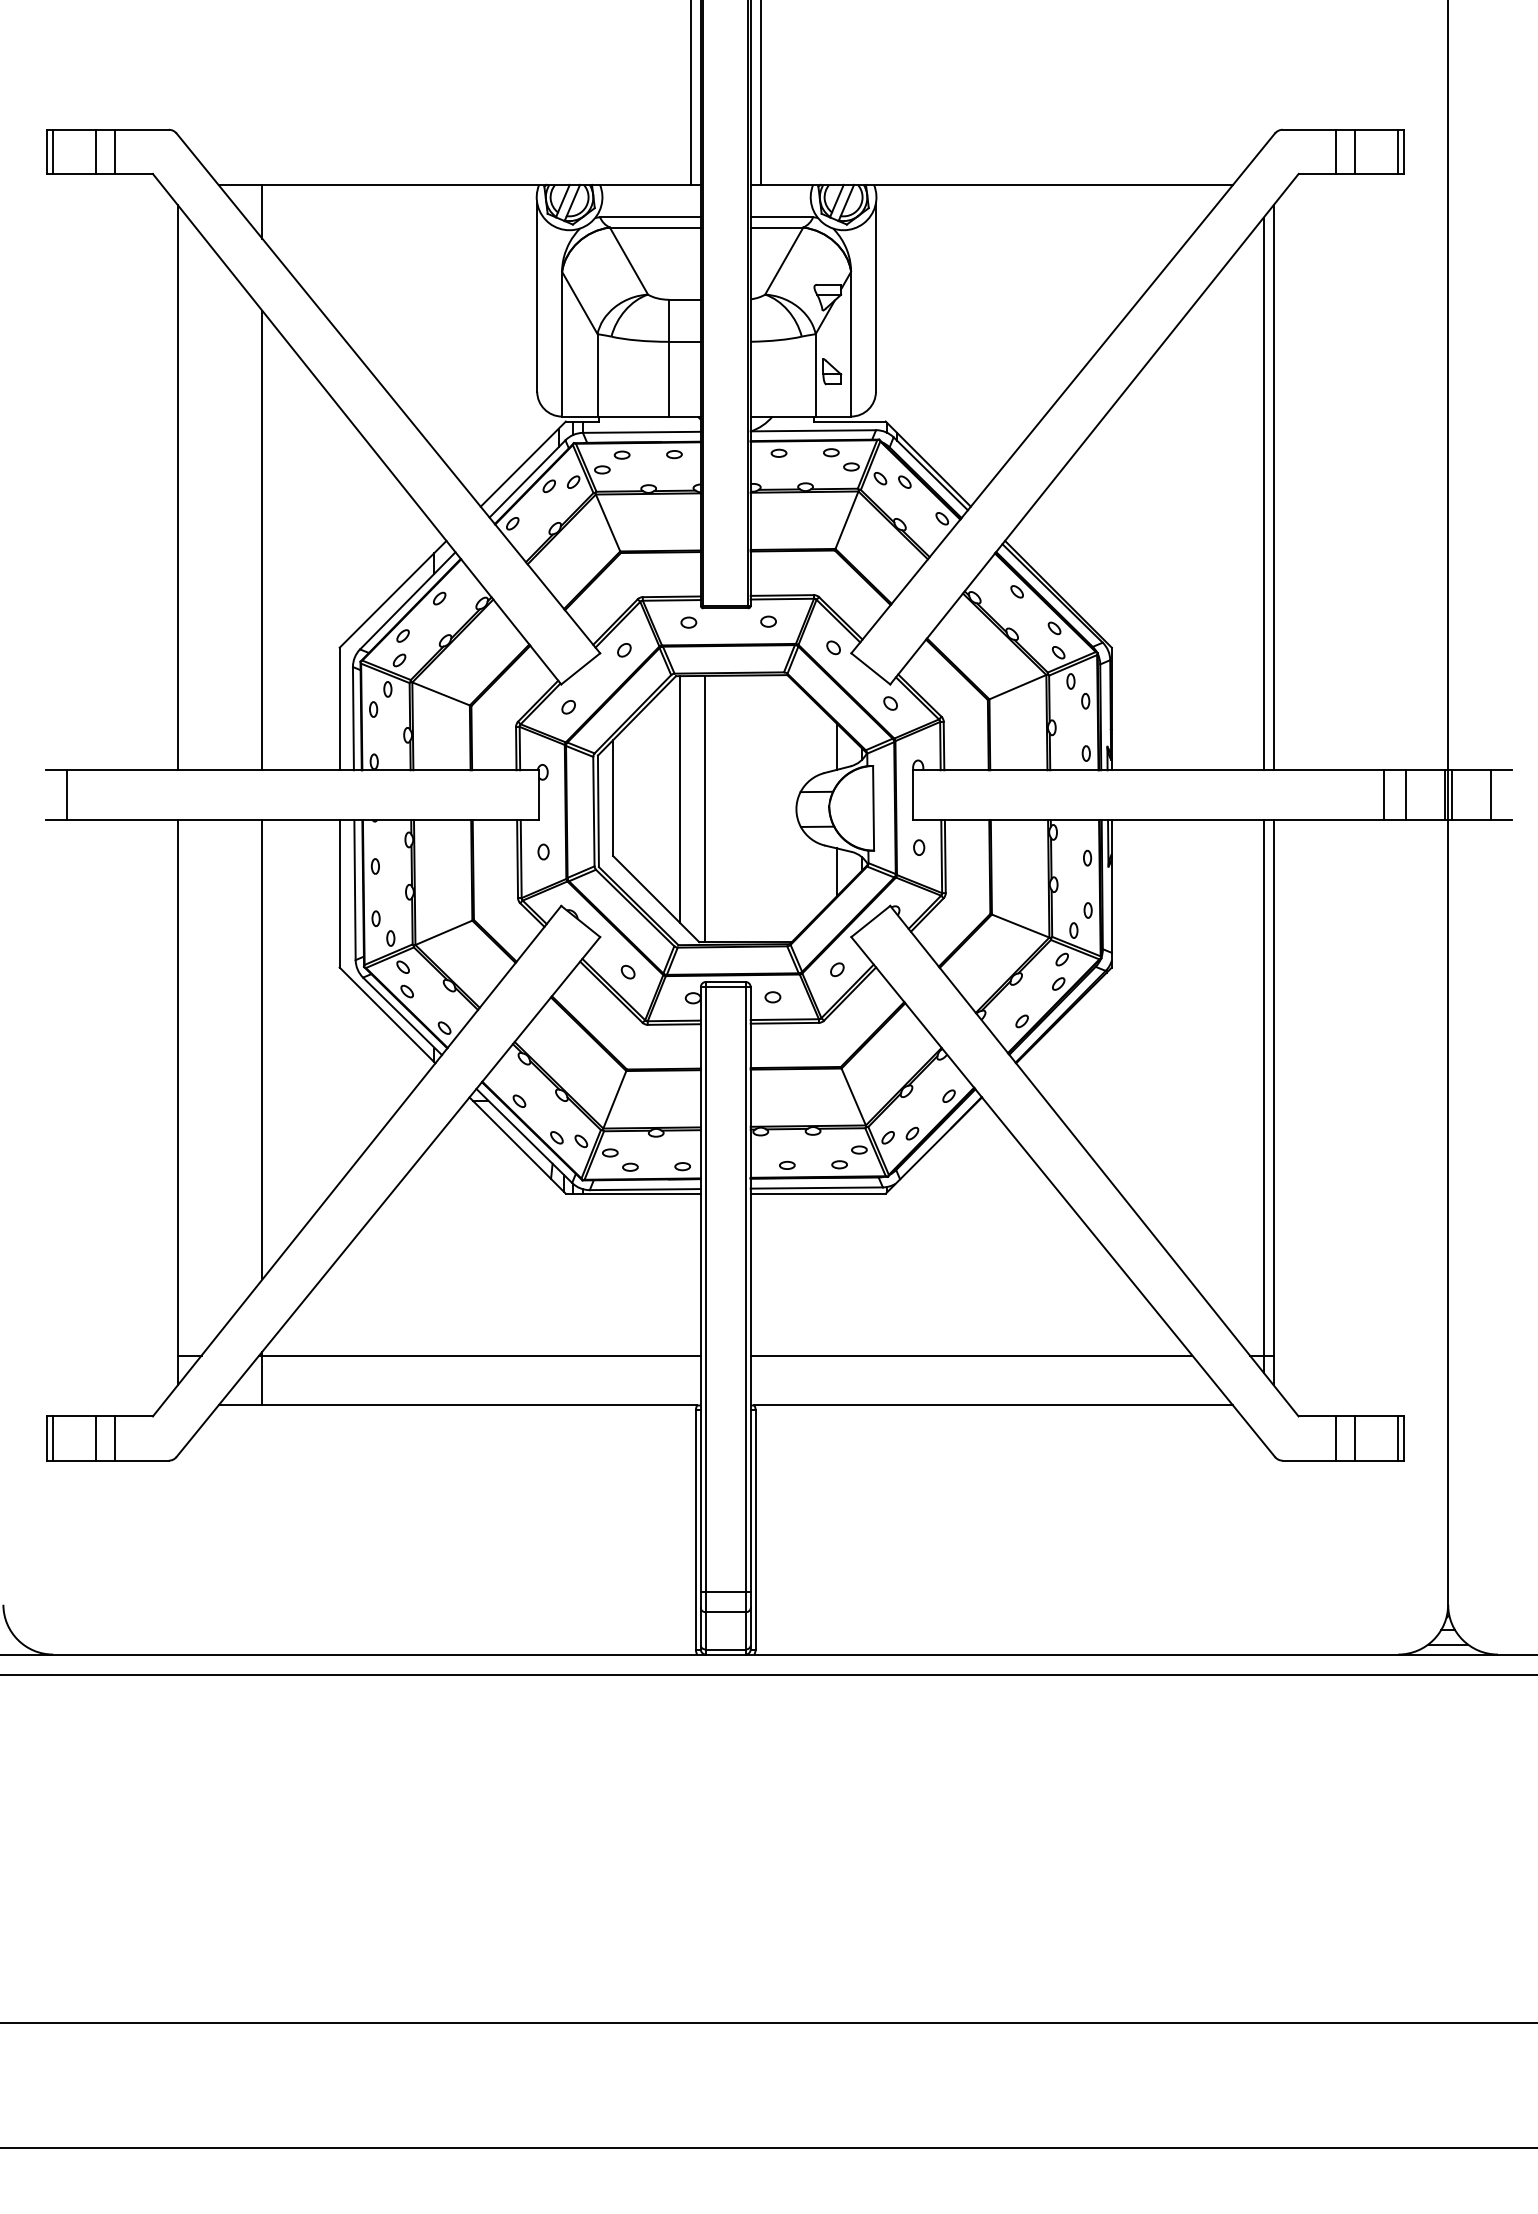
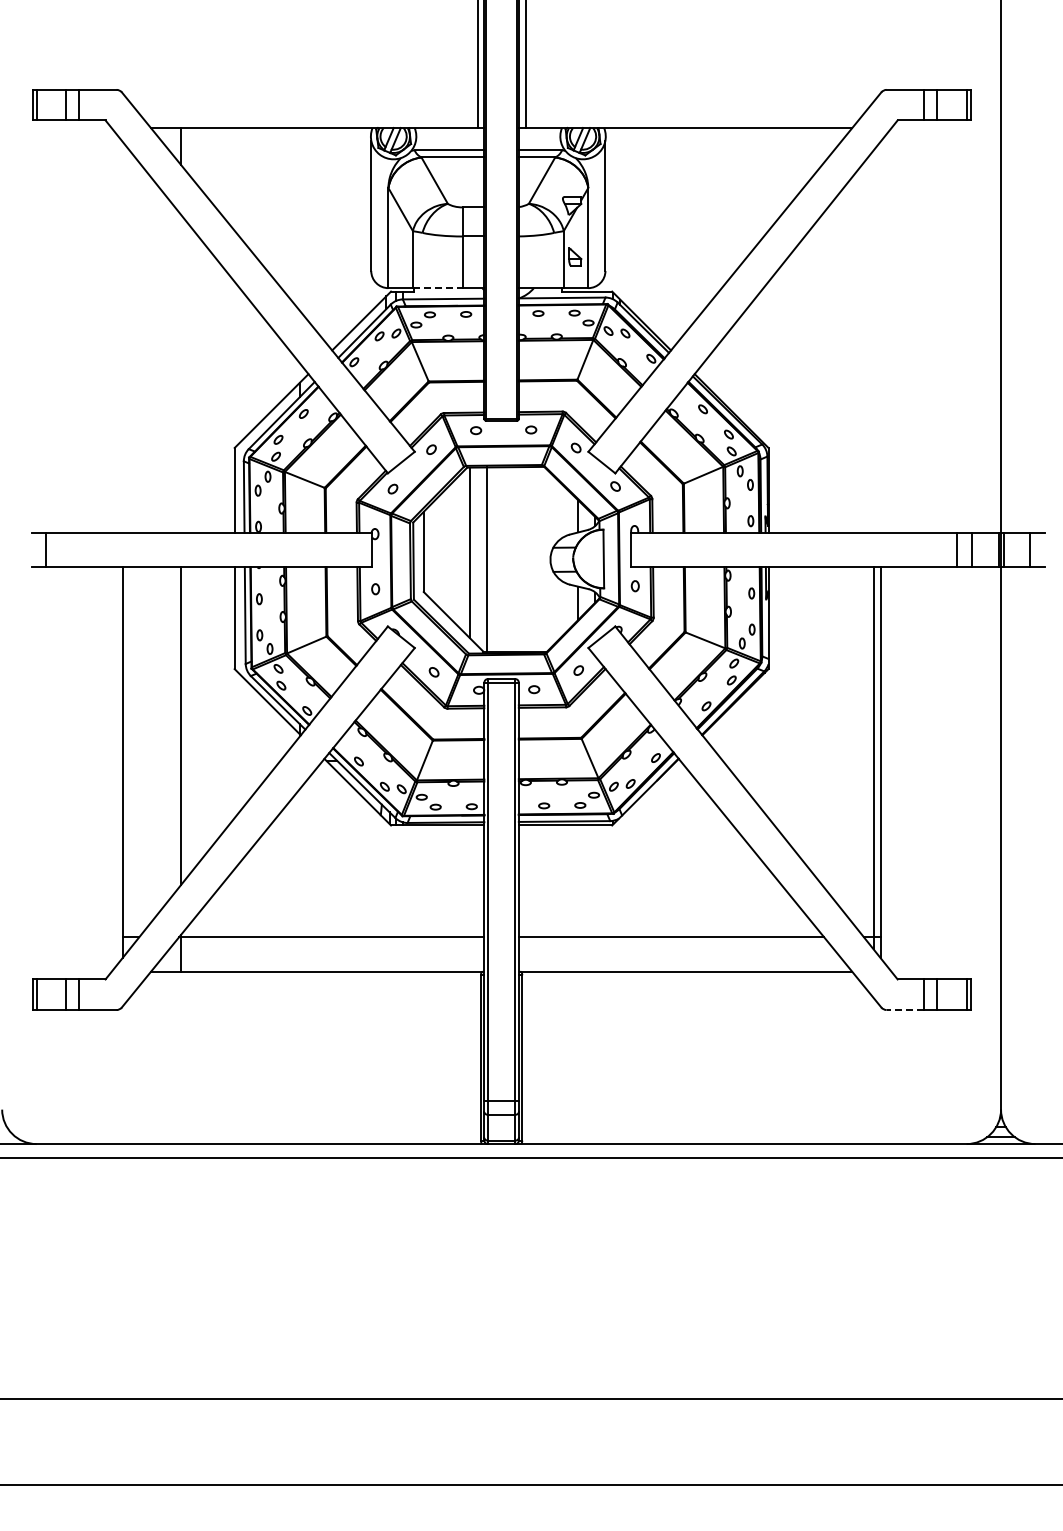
line: (633, 417) -> (437, 288), solid -> dashed
line: (177, 486) -> (122, 336), removed
line: (1273, 486) -> (880, 336), removed
line: (1263, 493) -> (873, 341), removed
line: (262, 540) -> (181, 373), removed
line: (1309, 1461) -> (905, 1010), solid -> dashed

